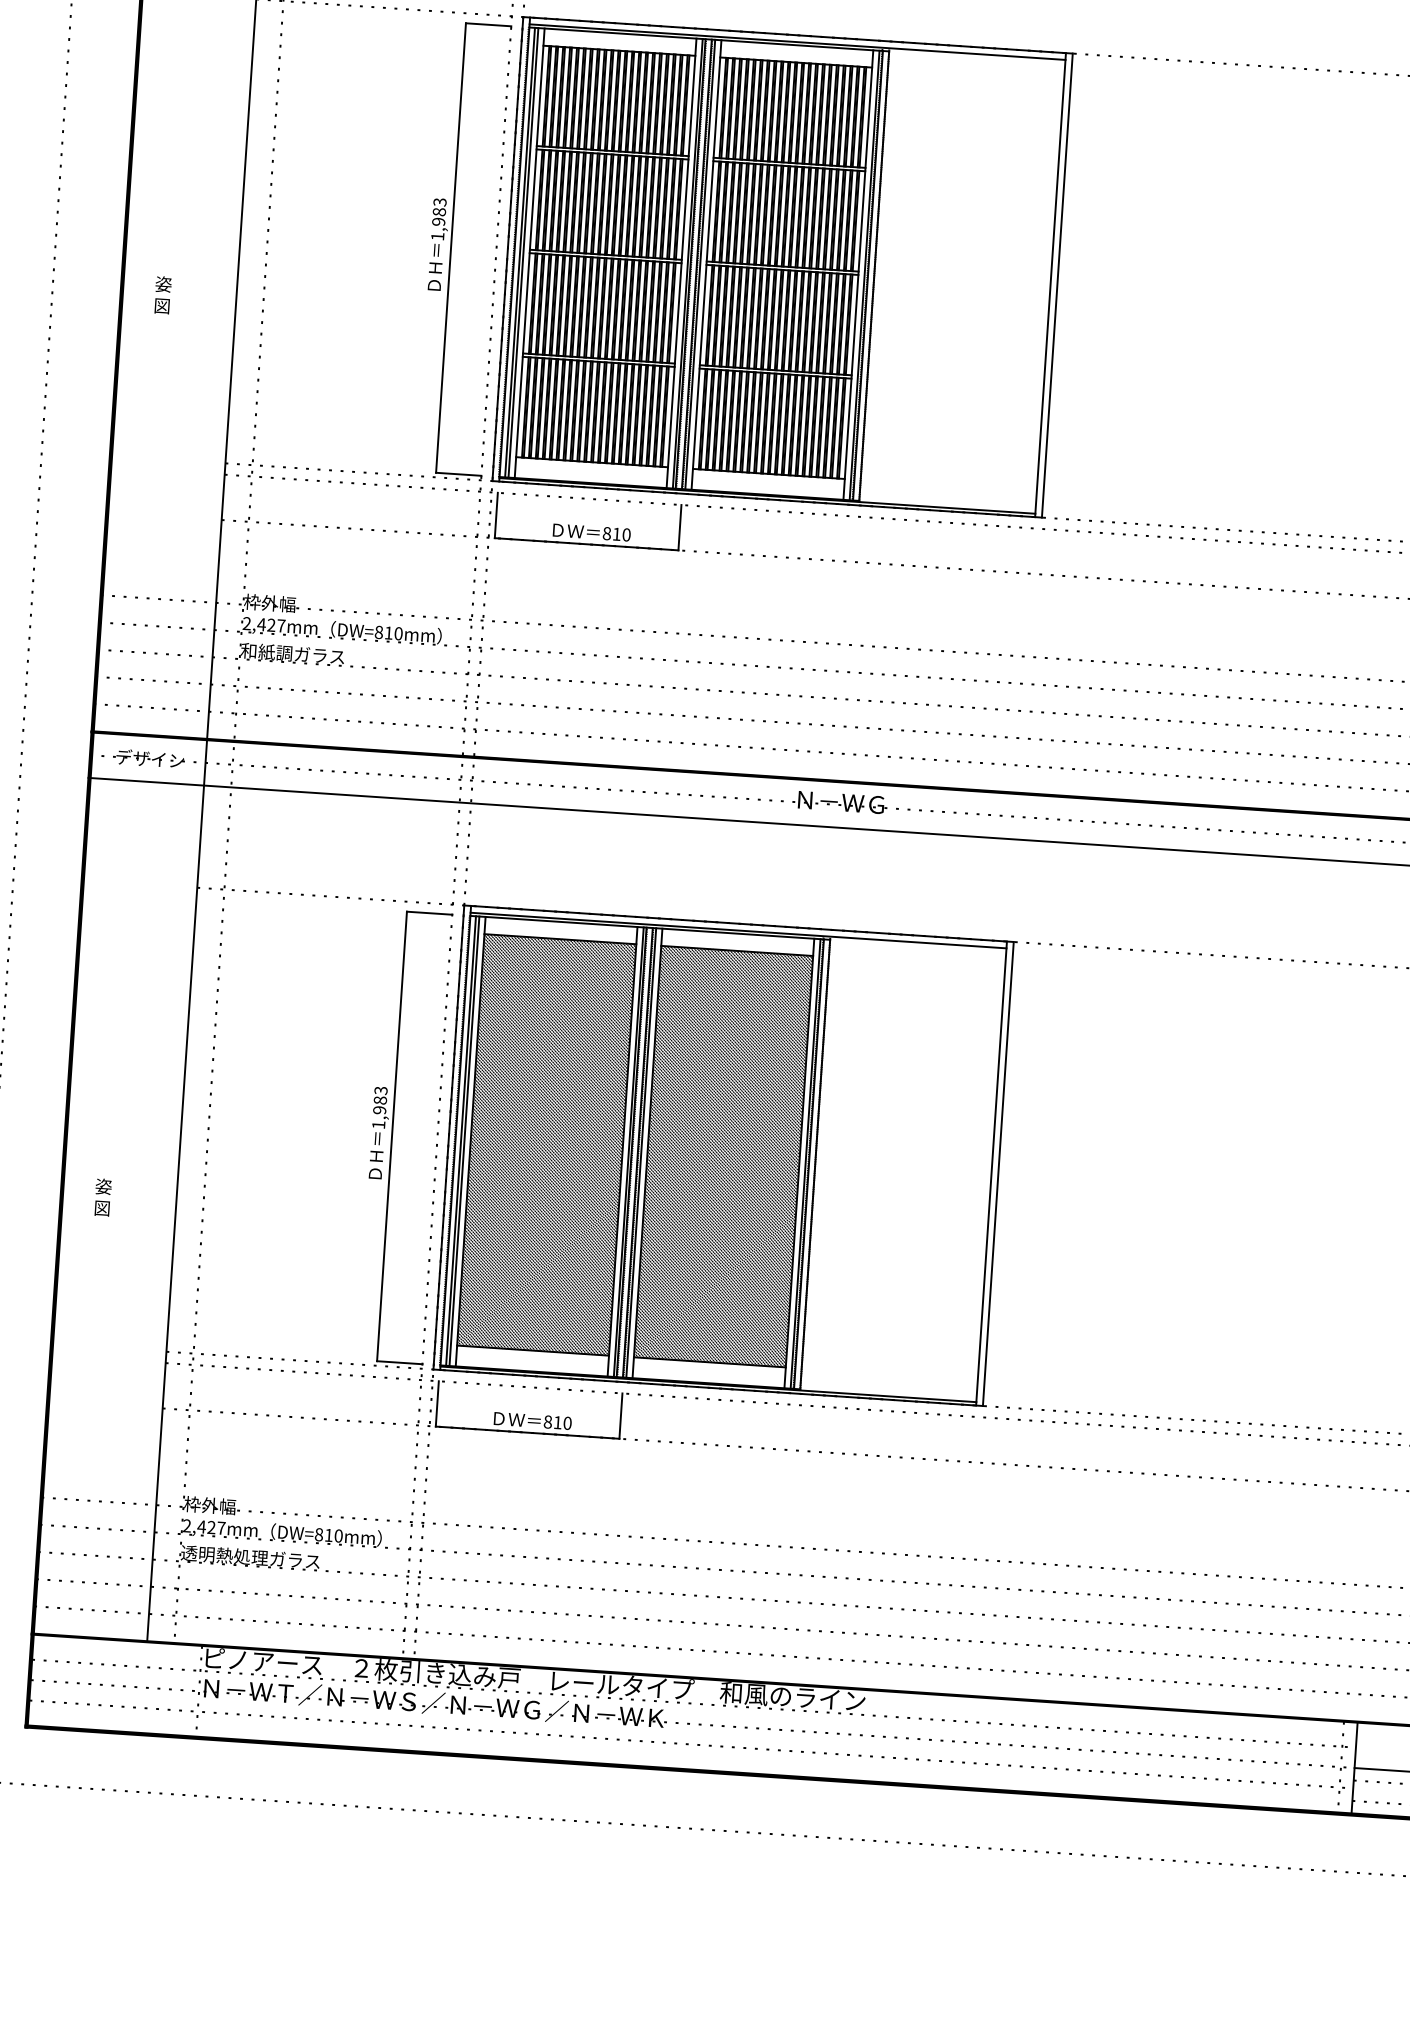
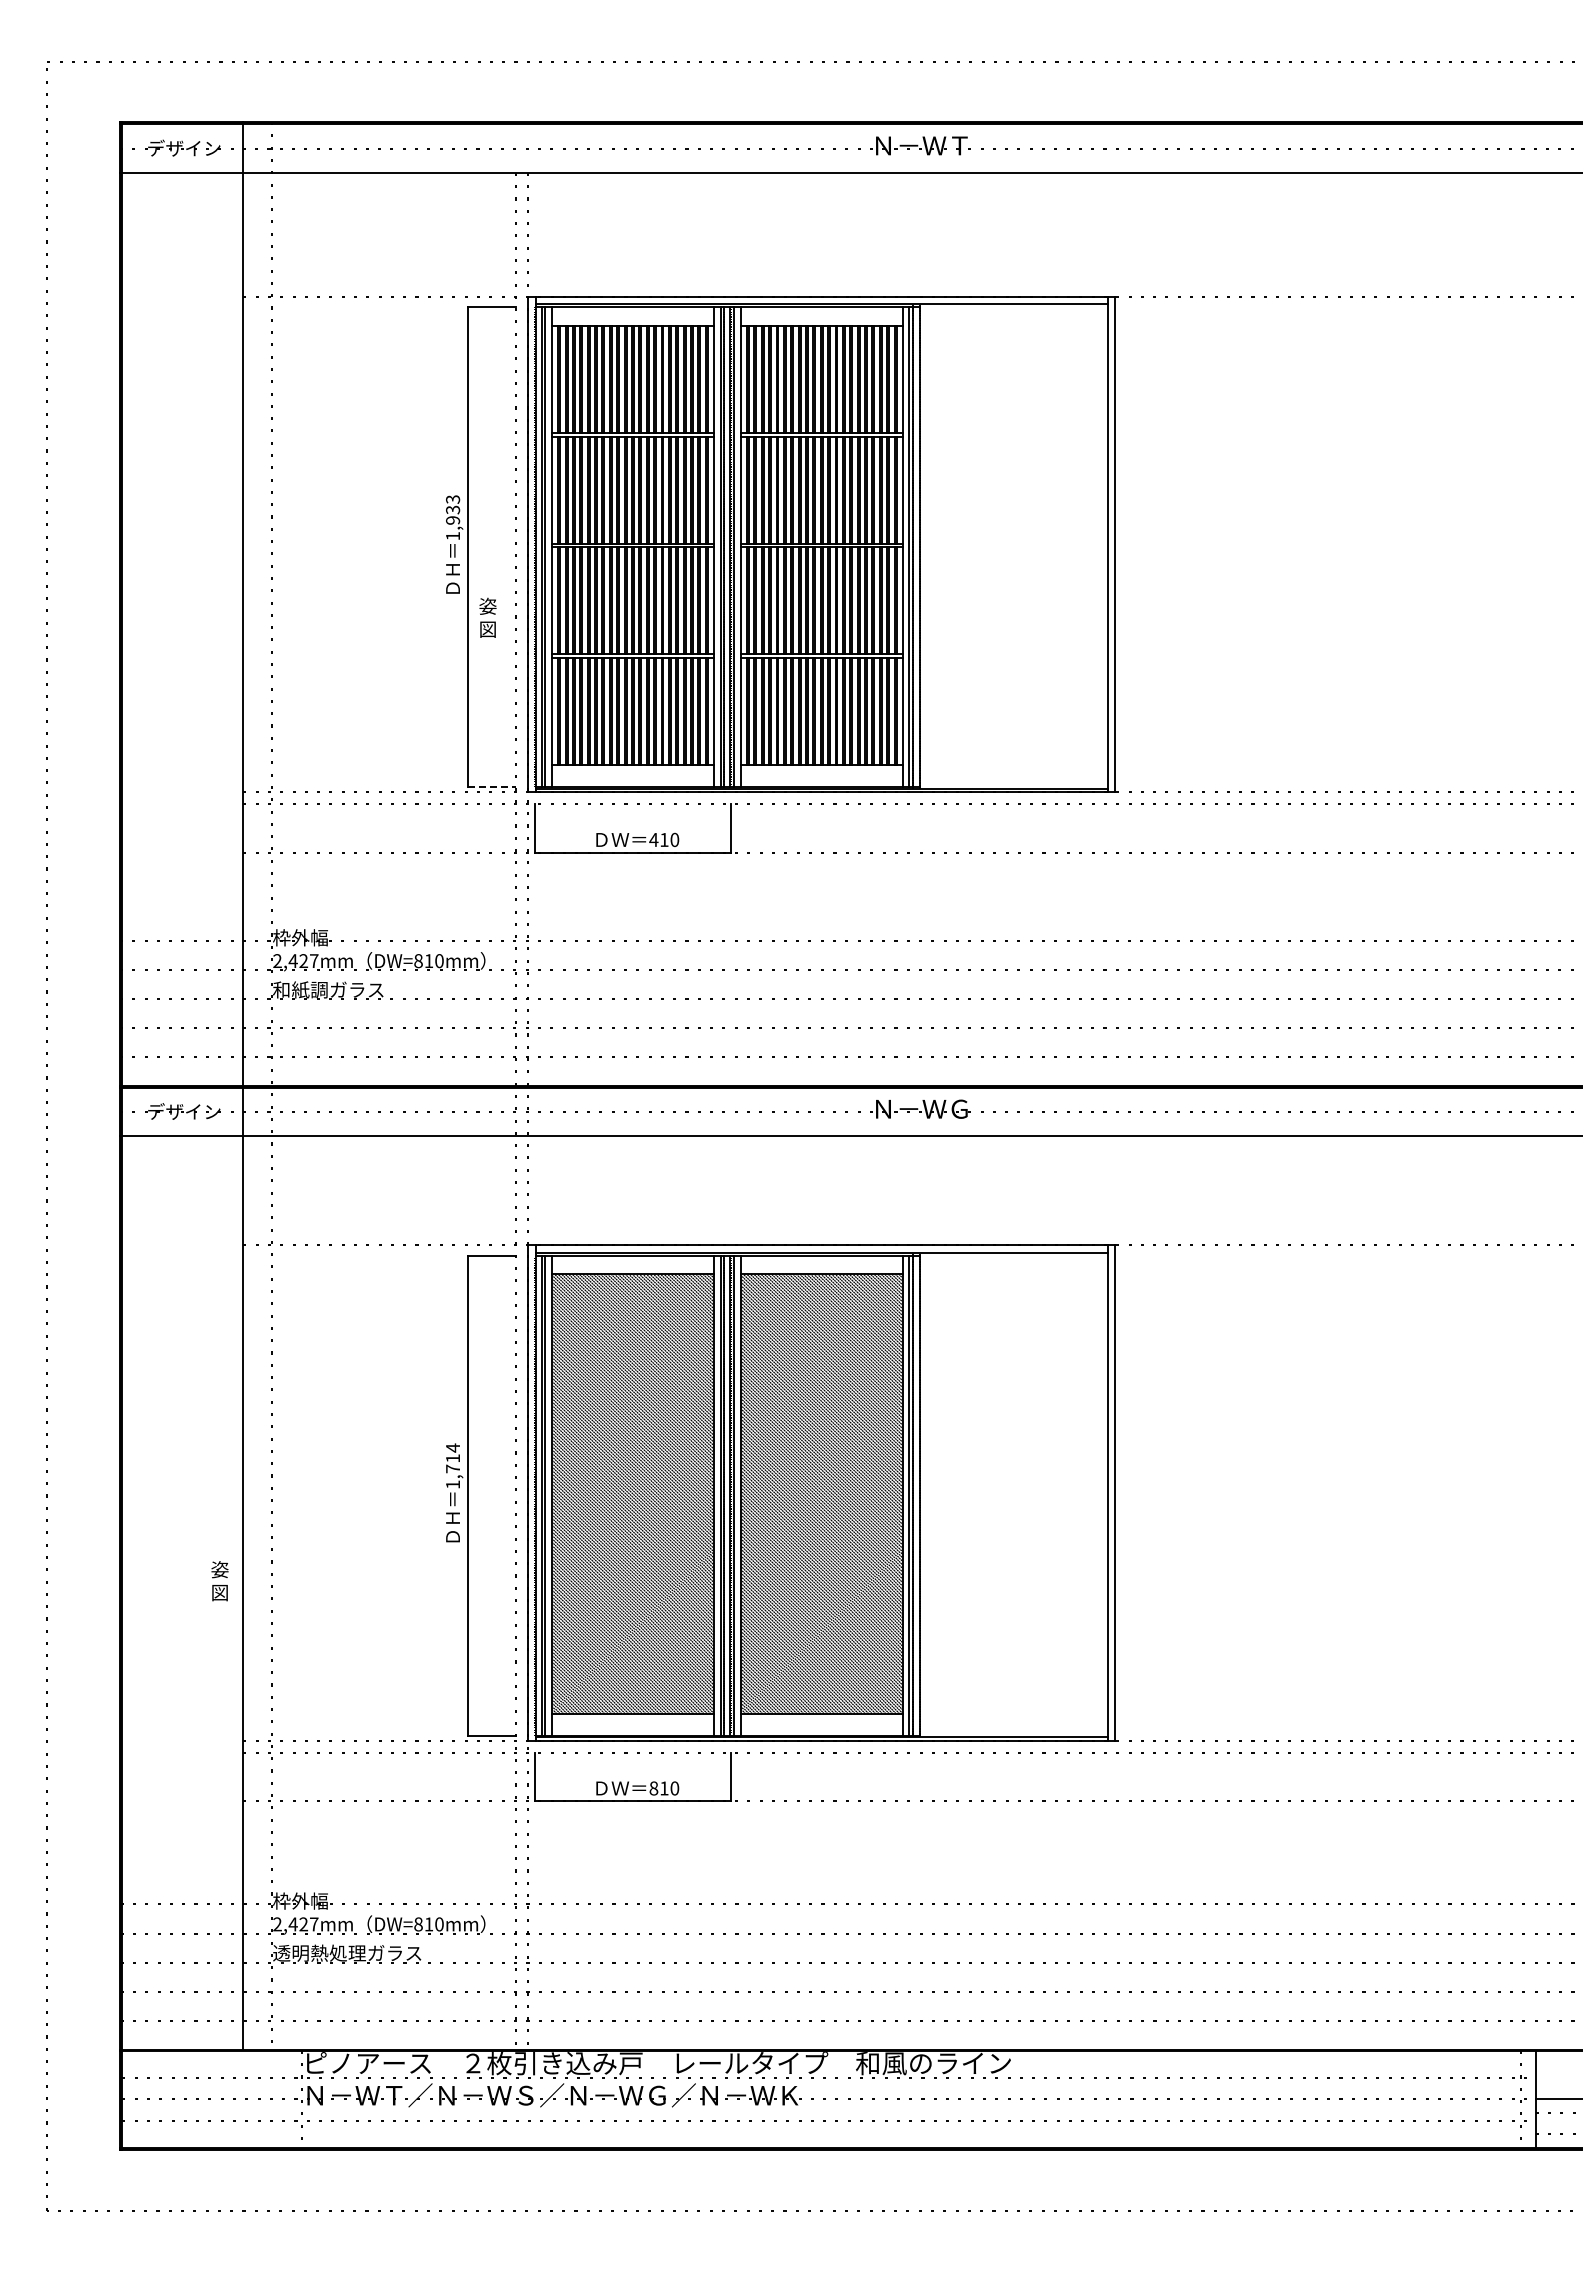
text: (438, 211) -> (452, 509), 1,983 -> 1,933
text: (162, 294) -> (487, 617), moved
line: (459, 474) -> (492, 787), solid -> dashed
text: (606, 533) -> (653, 839), 810 -> 410
text: (380, 1100) -> (453, 1458), 1,983 -> 1,714
text: (102, 1197) -> (219, 1581), moved

